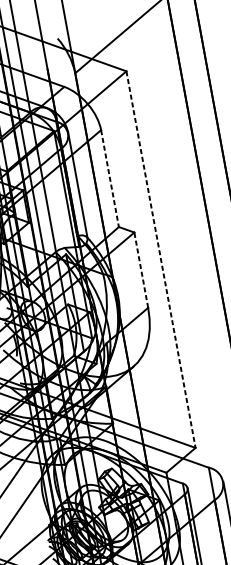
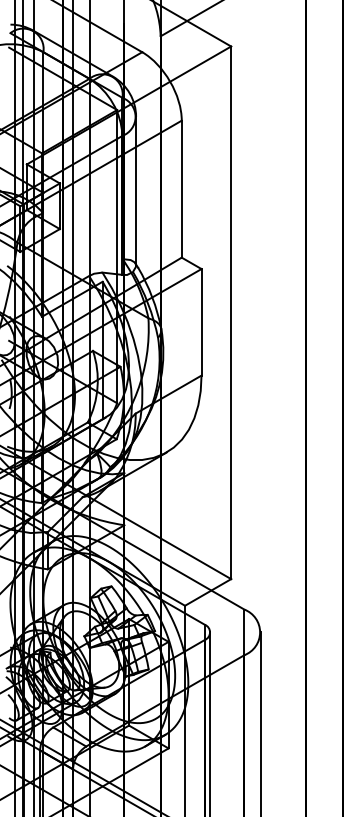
line: (109, 178) -> (181, 189), dashed -> solid
line: (161, 260) -> (231, 313), dashed -> solid
line: (141, 269) -> (201, 321), dashed -> solid

